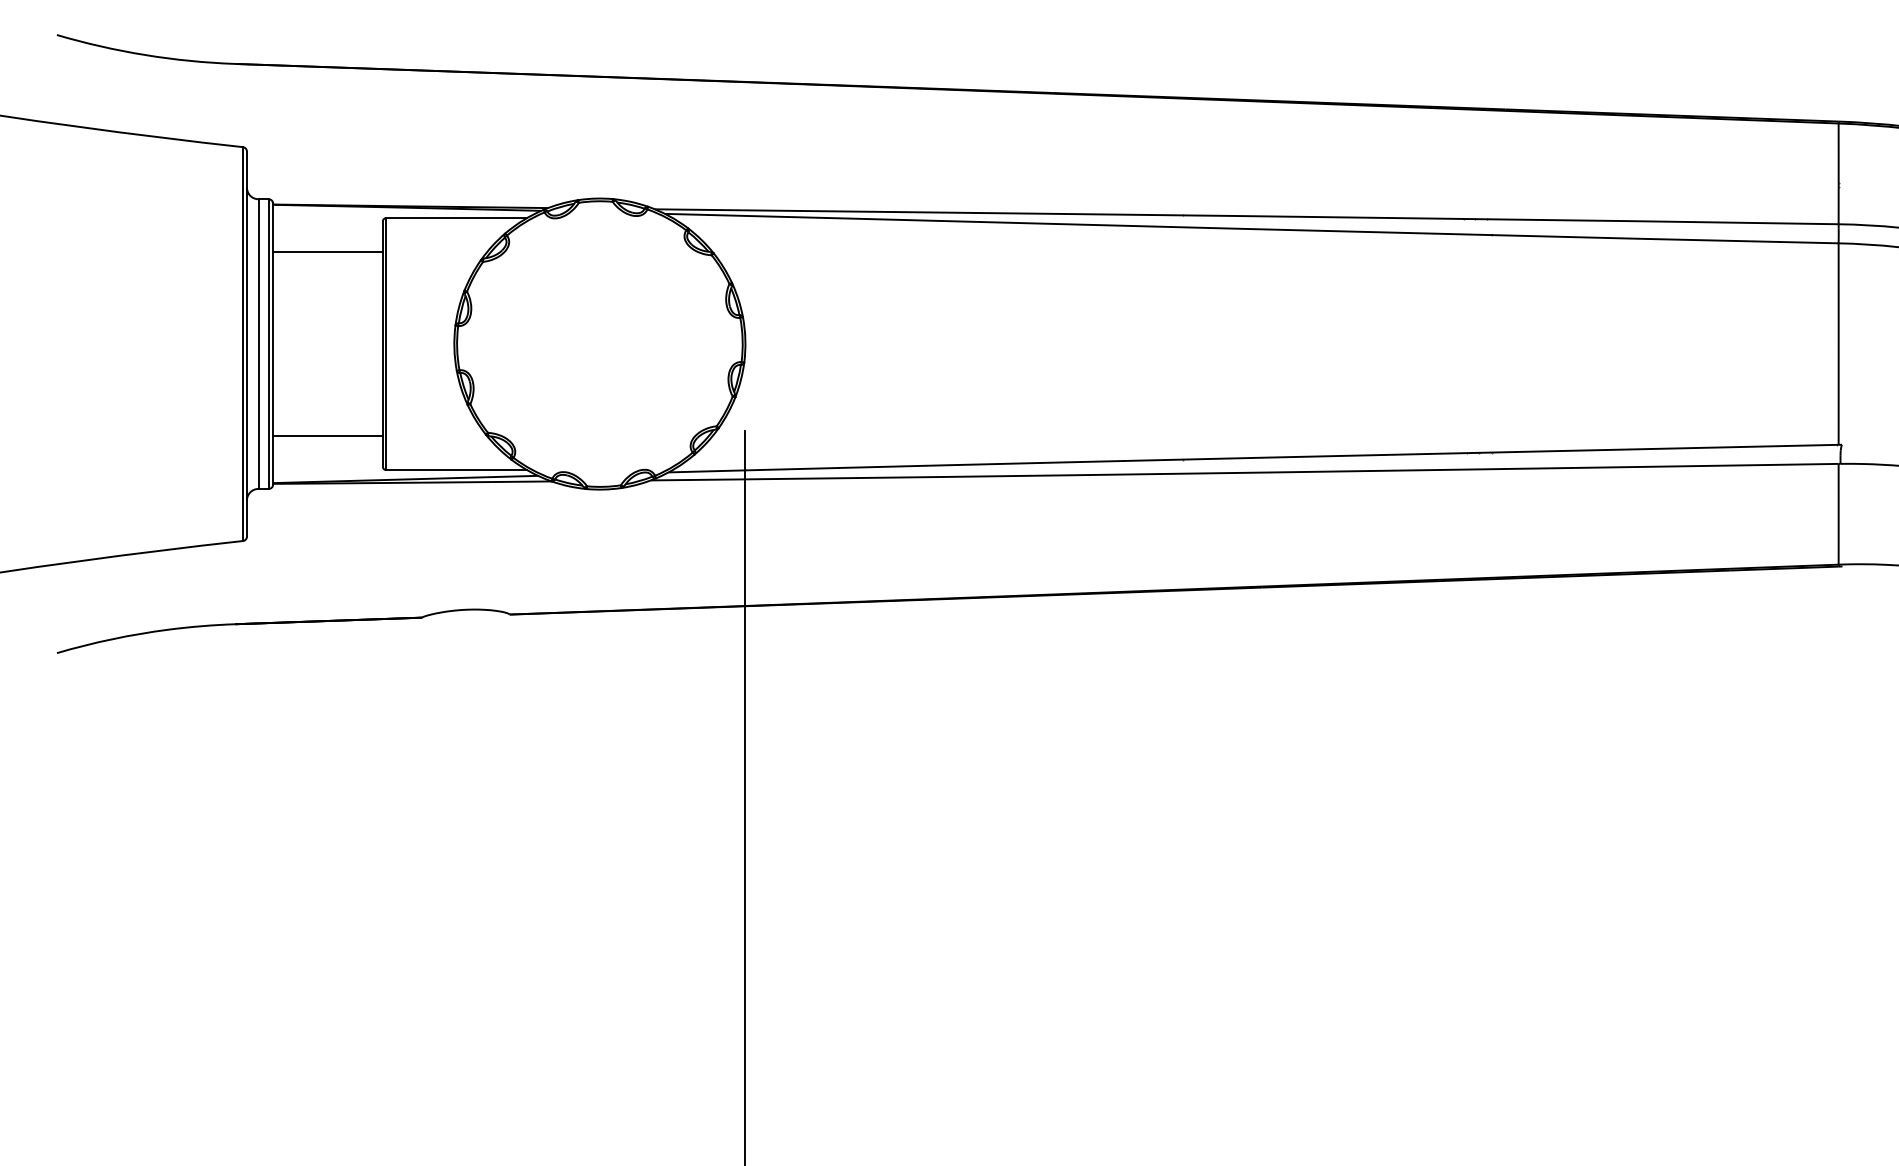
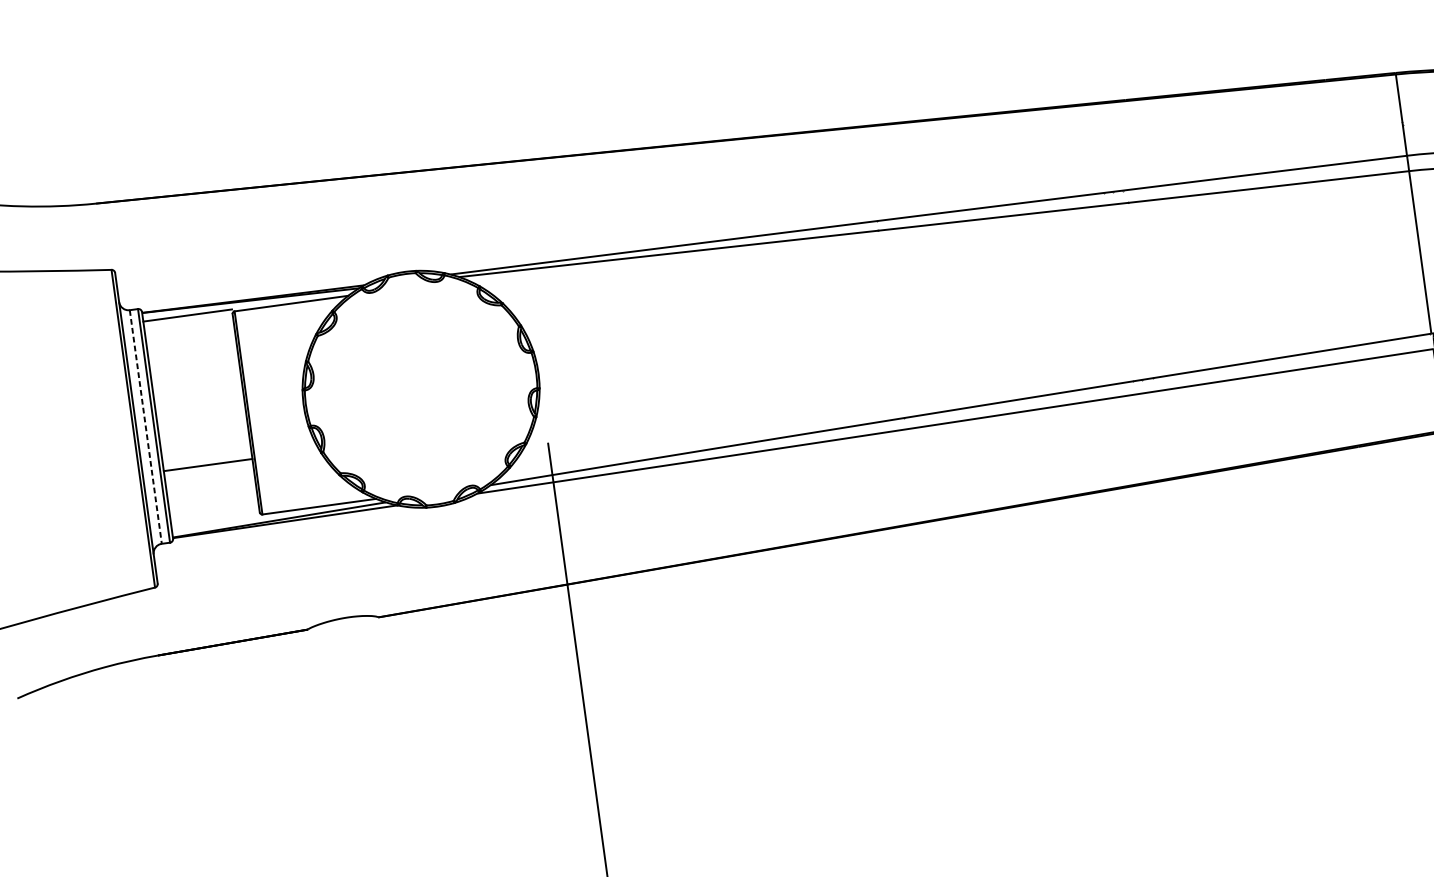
line: (328, 252) -> (188, 315), moved
line: (258, 344) -> (145, 427), solid -> dashed
line: (328, 435) -> (208, 464), moved

